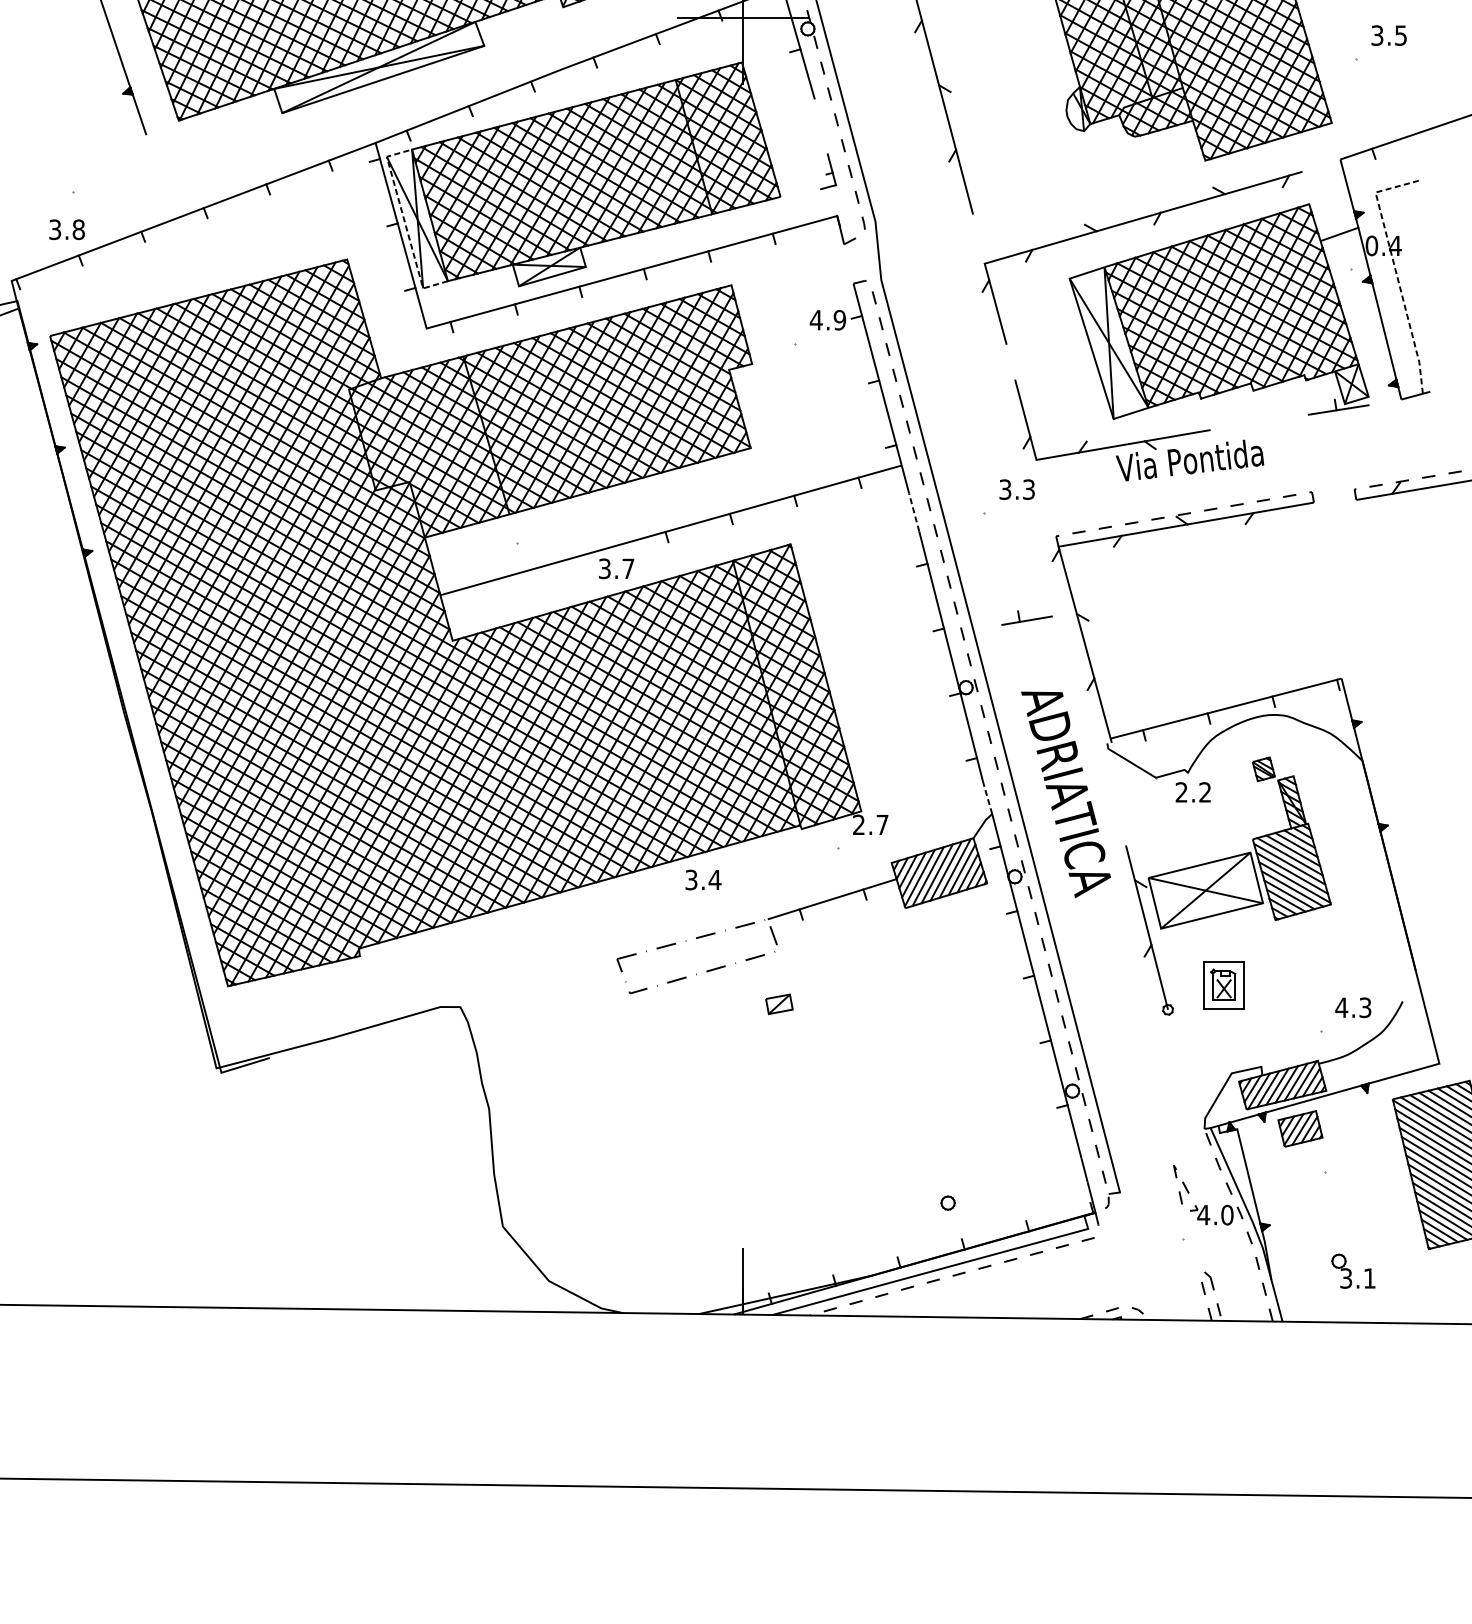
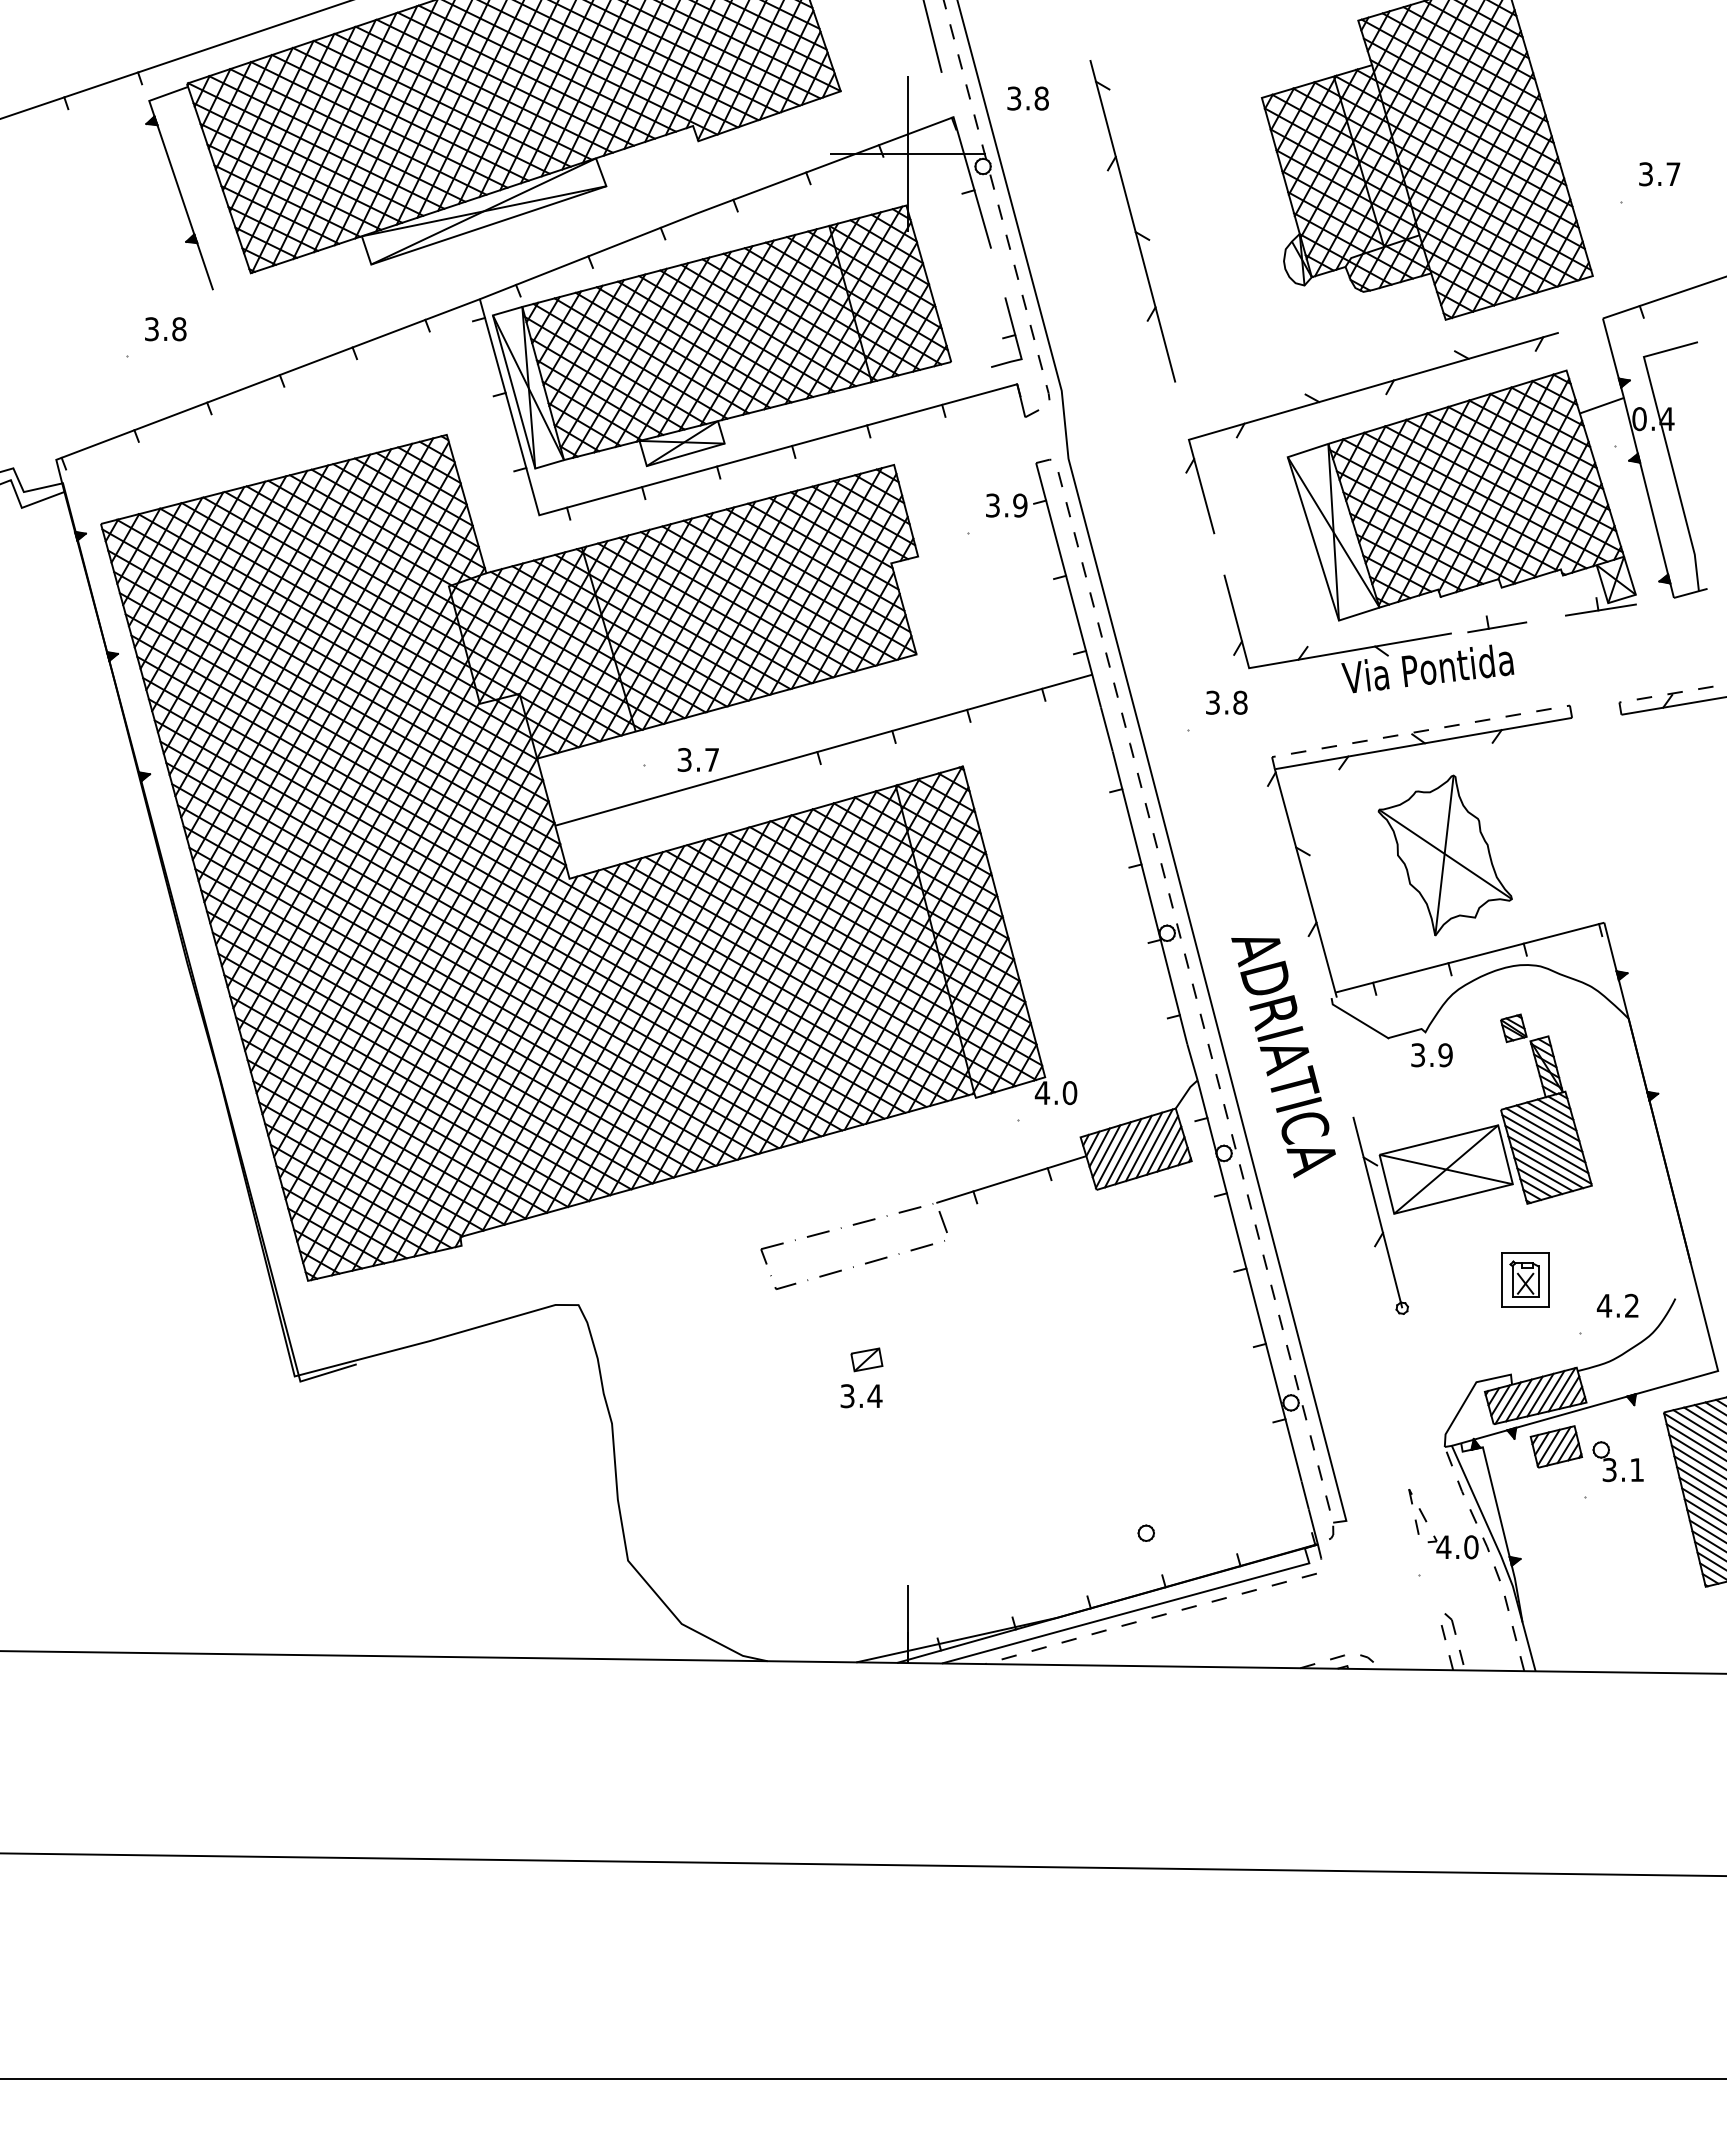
text: (1401, 35) -> (1673, 174), 3.5 -> 3.7
part: (828, 171) -> (1006, 332), size x1.67
line: (404, 222) -> (513, 391), dashed -> solid
text: (66, 229) -> (165, 329), moved
line: (1395, 268) -> (1666, 445), dashed -> solid
text: (815, 320) -> (992, 505), 4.9 -> 3.9
text: (1029, 489) -> (1240, 702), 3.3 -> 3.8
line: (913, 512) -> (1106, 729), dashed -> solid
text: (615, 568) -> (697, 759), moved
part: (1027, 618) -> (1497, 624), moved
part: (1204, 620) -> (1444, 855), added
text: (1193, 792) -> (1431, 1055), 2.2 -> 3.9
line: (987, 798) -> (1192, 1062), dashed -> solid
text: (870, 825) -> (1055, 1093), 2.7 -> 4.0
text: (703, 880) -> (861, 1396), moved
part: (1224, 985) -> (1525, 1279), moved
part: (779, 1004) -> (866, 1359), moved
text: (1364, 1007) -> (1631, 1305), 4.3 -> 4.2
part: (1352, 1271) -> (1617, 1461), moved

